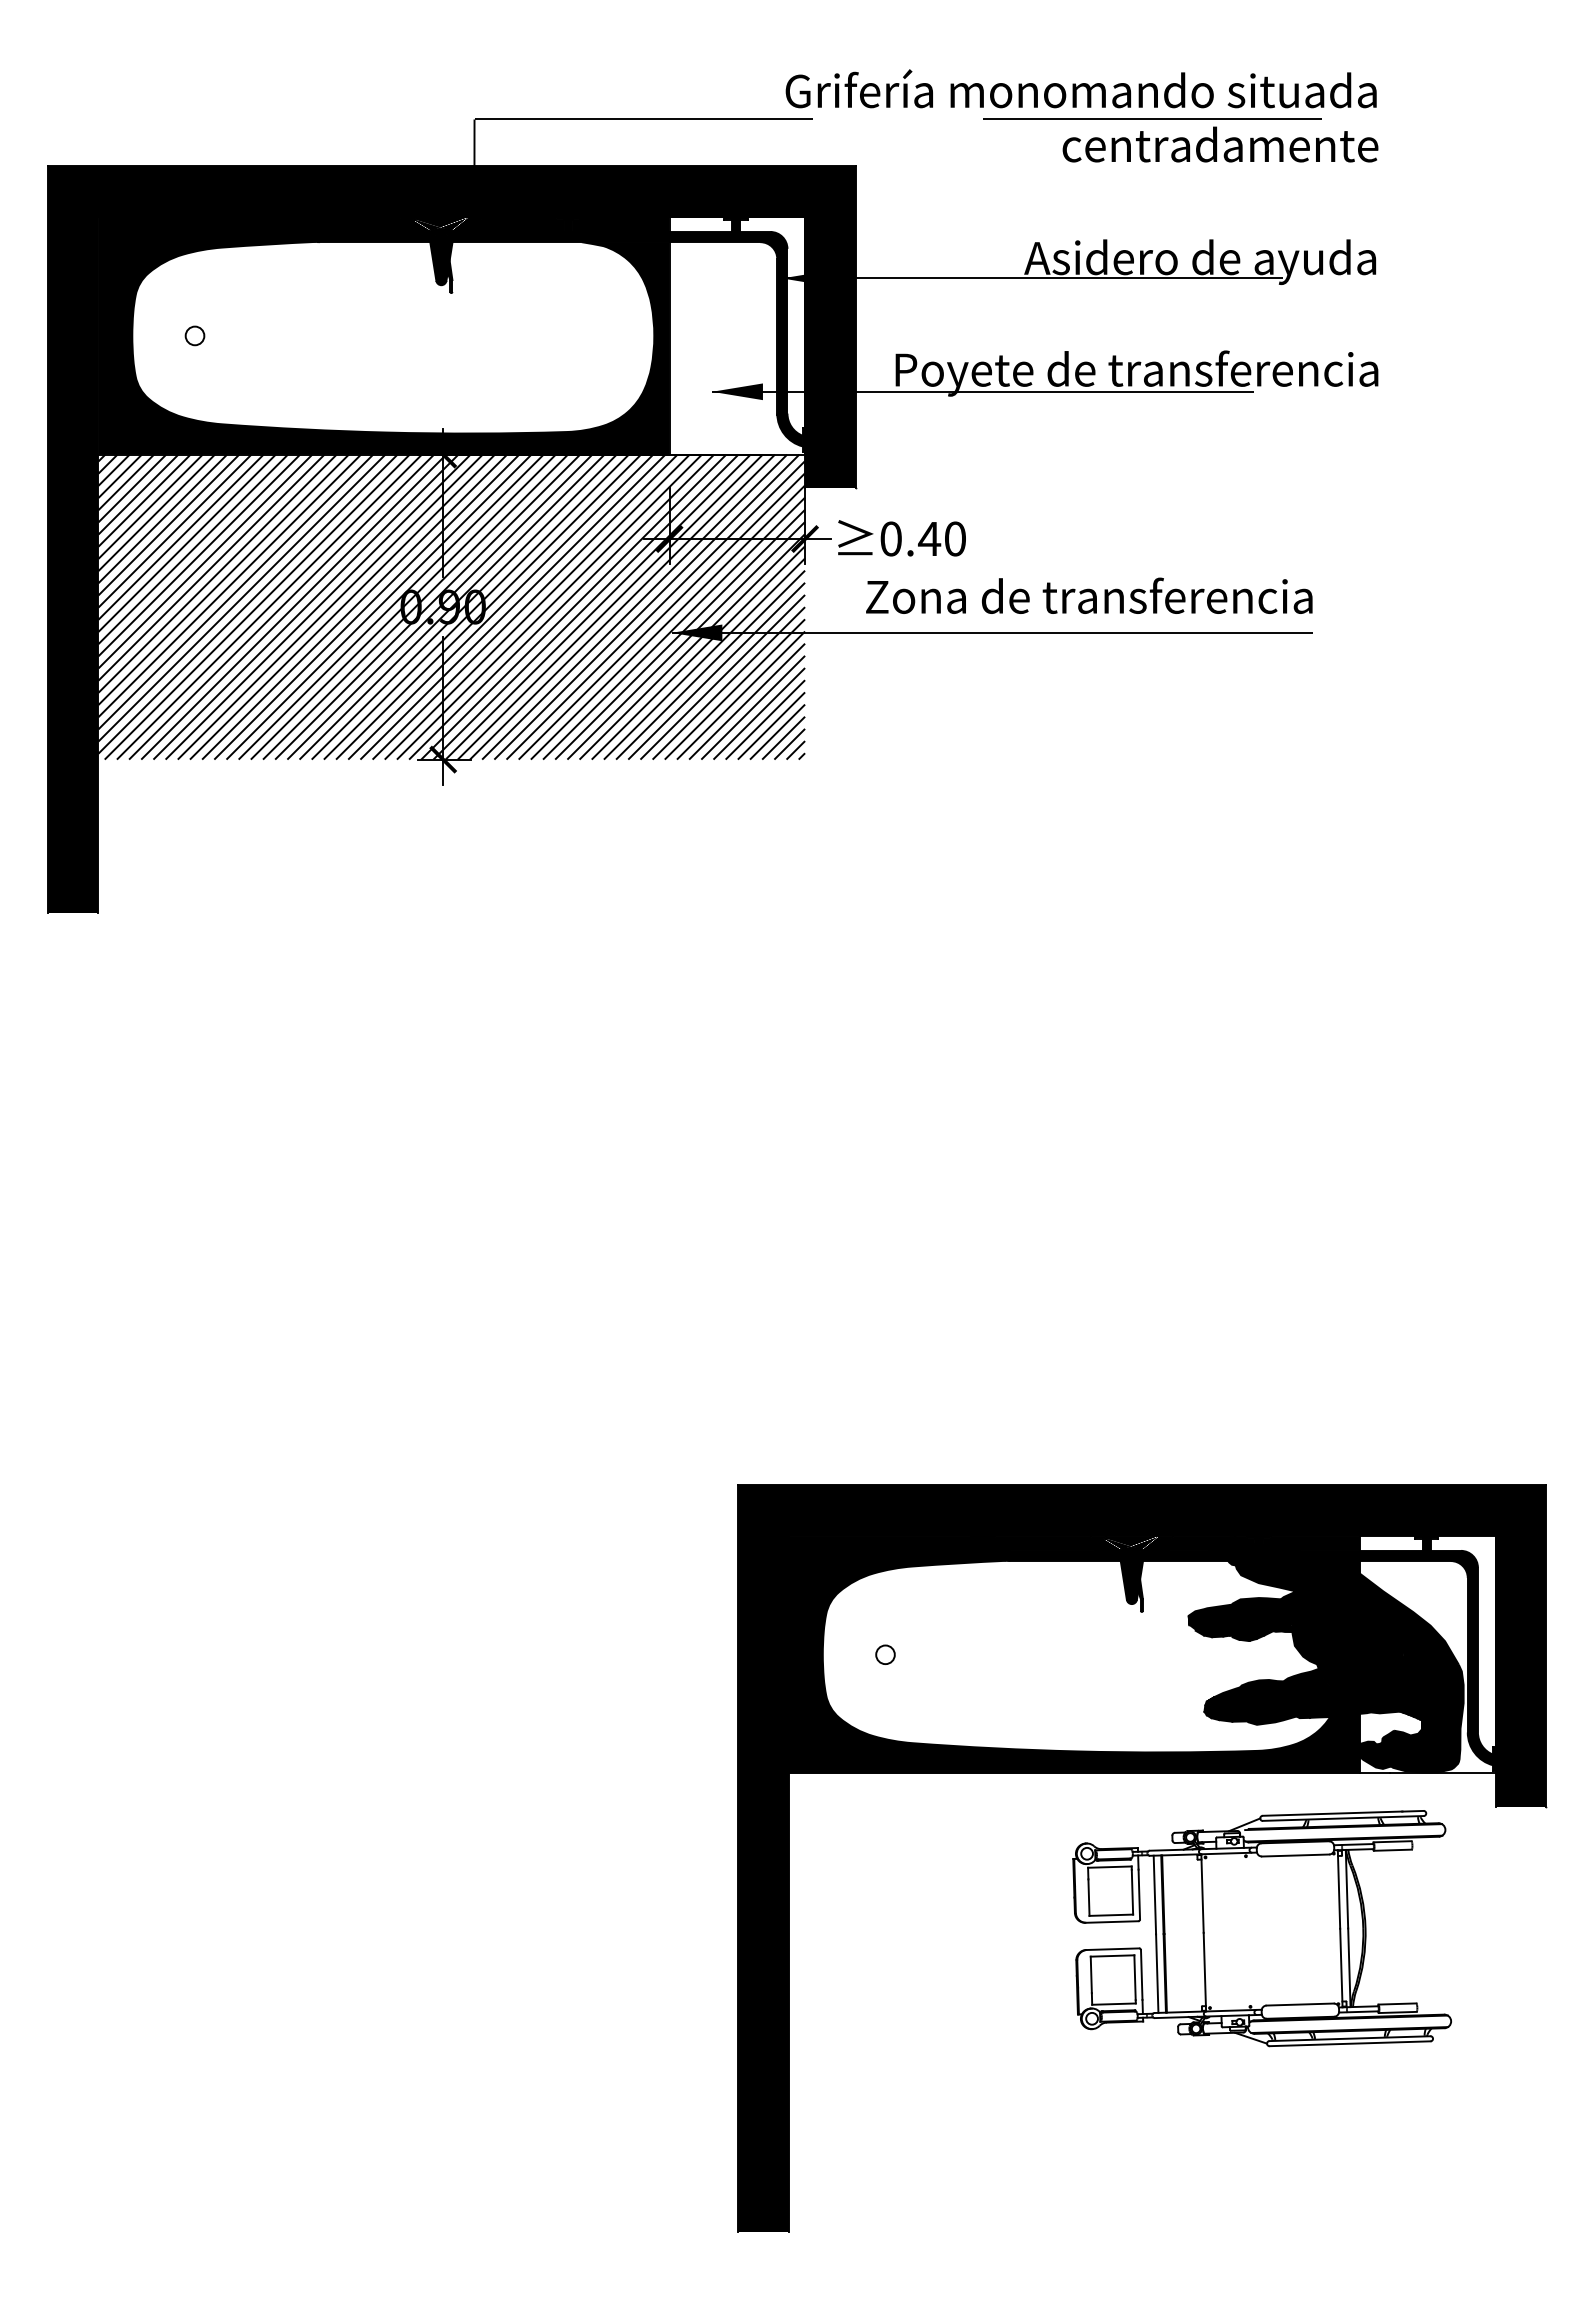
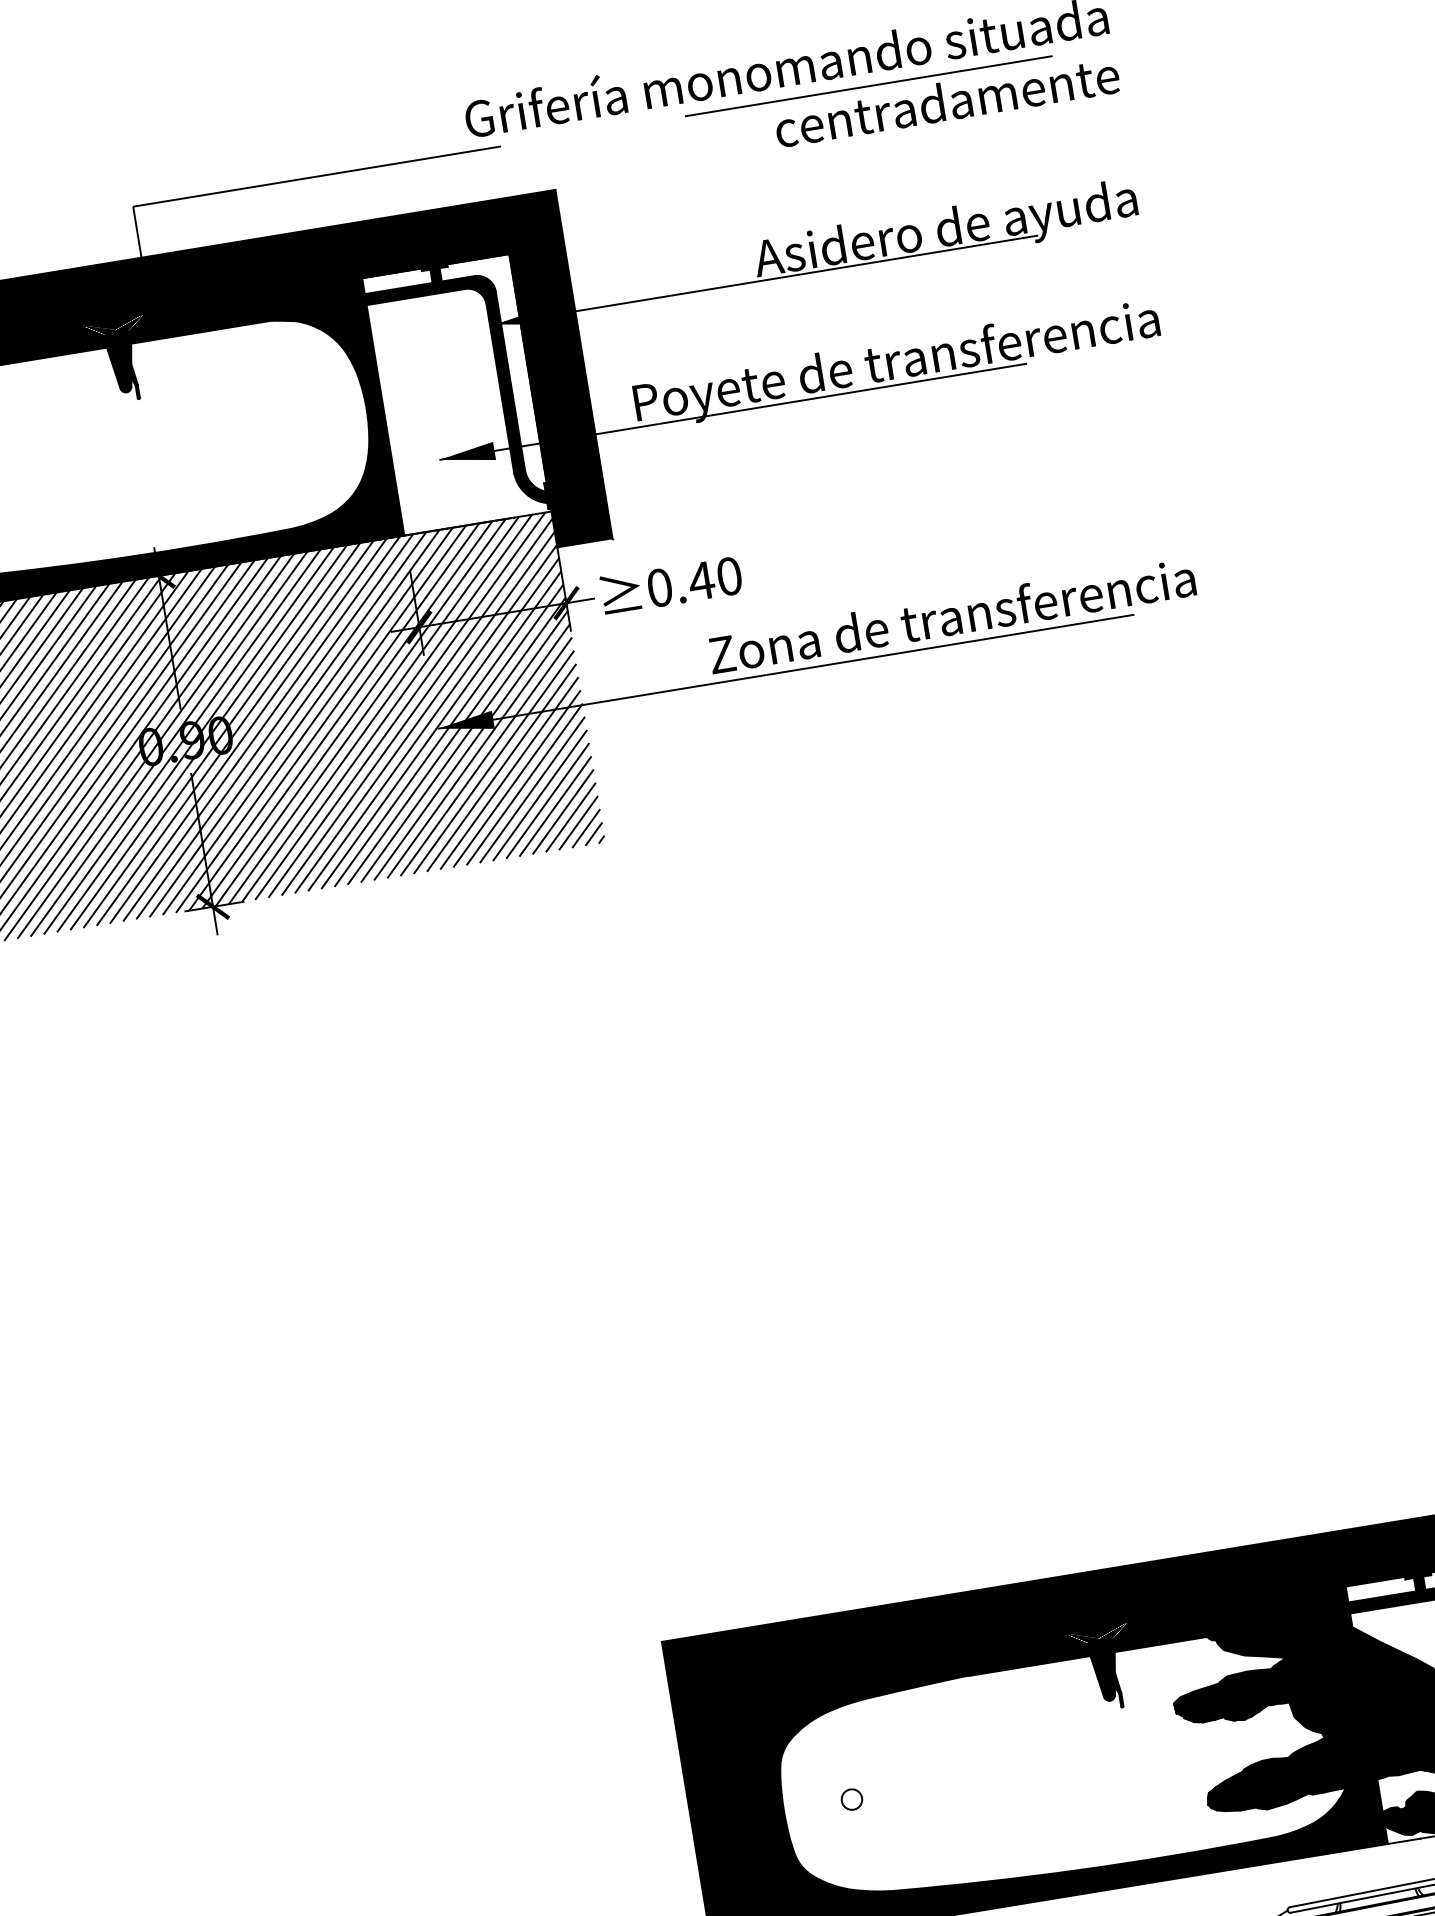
text: (1089, 595) -> (952, 615), moved

